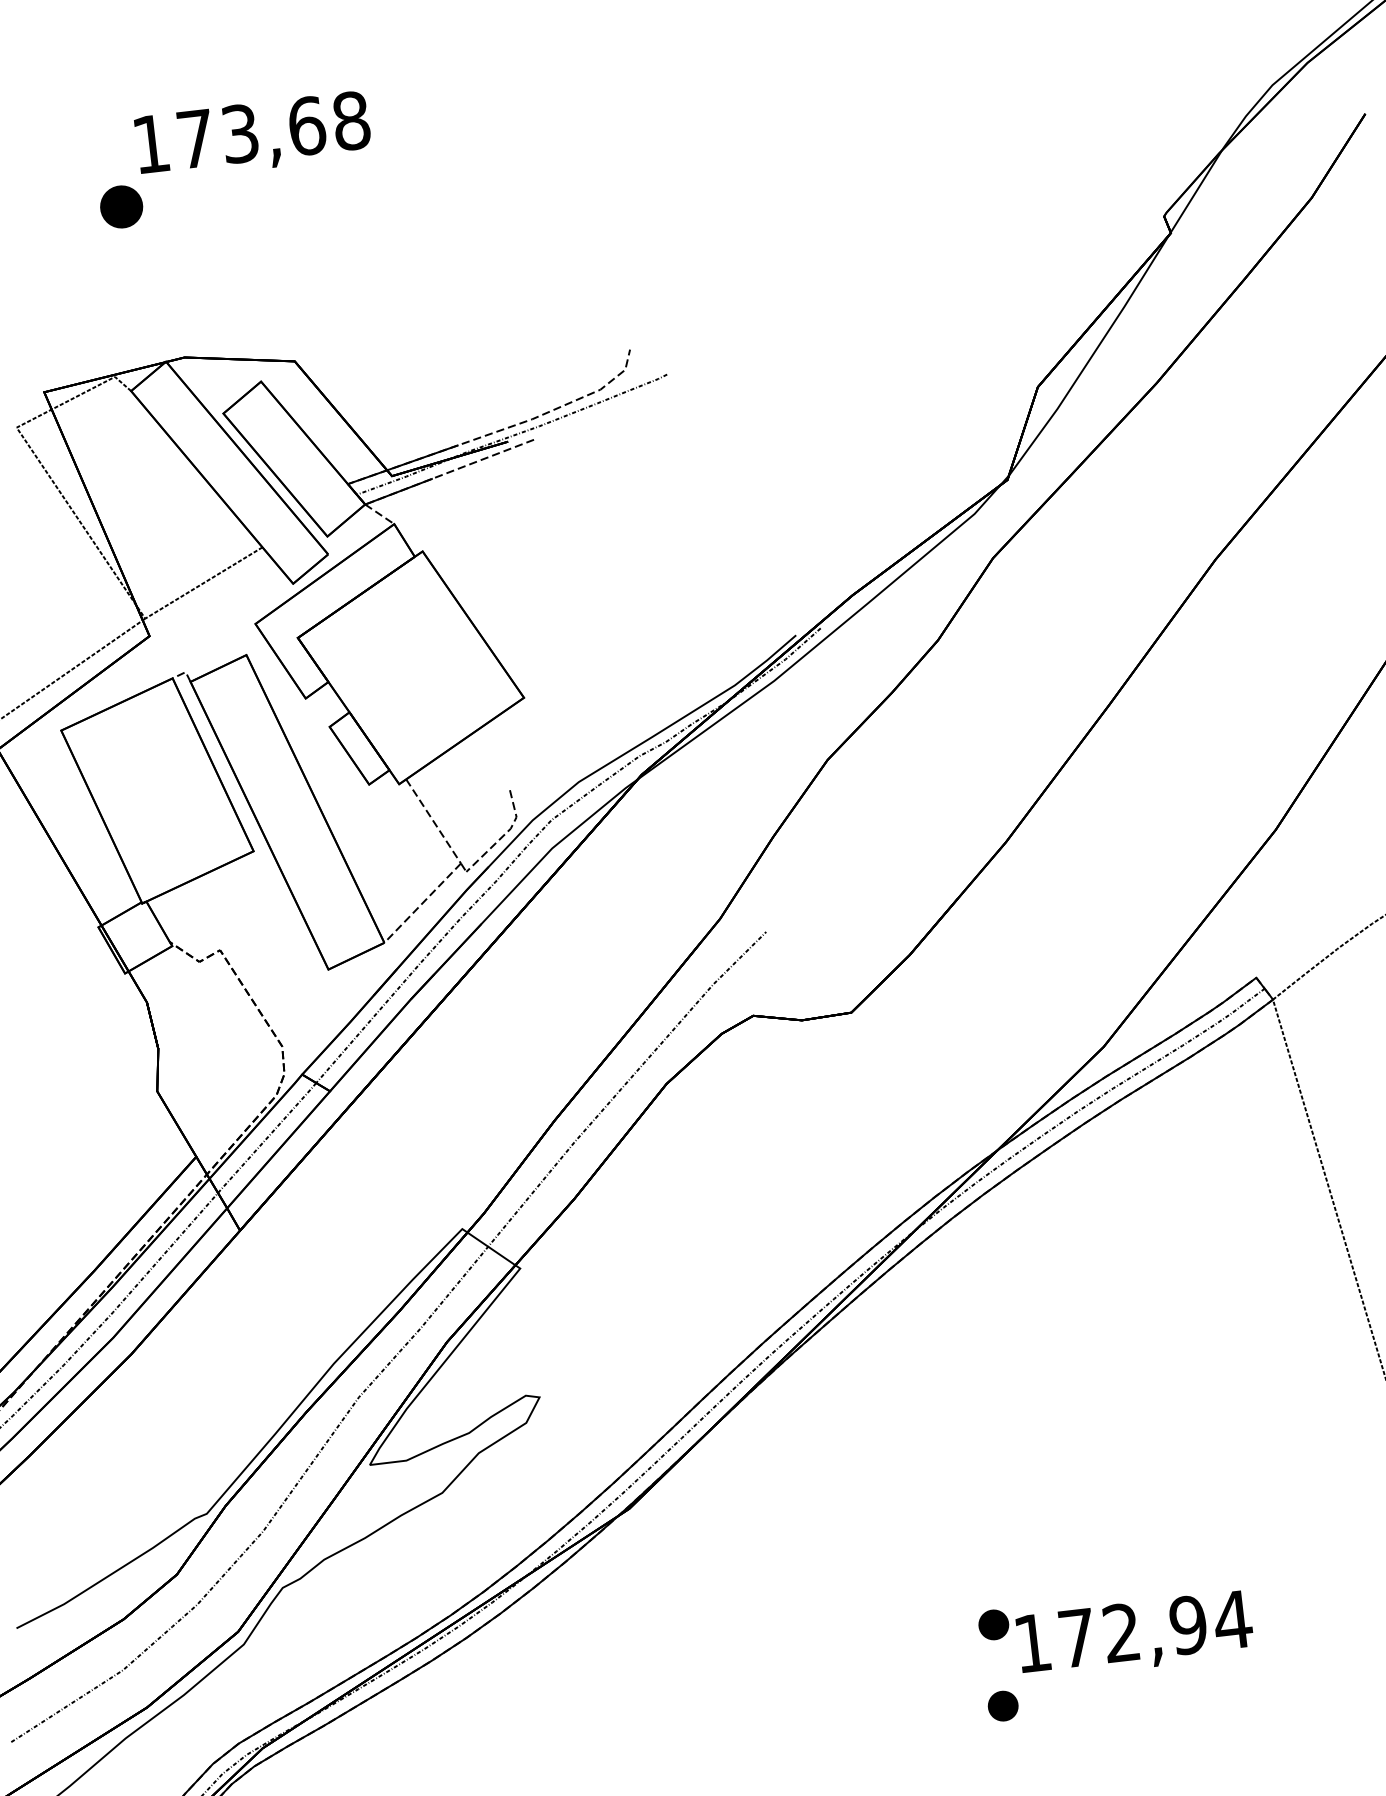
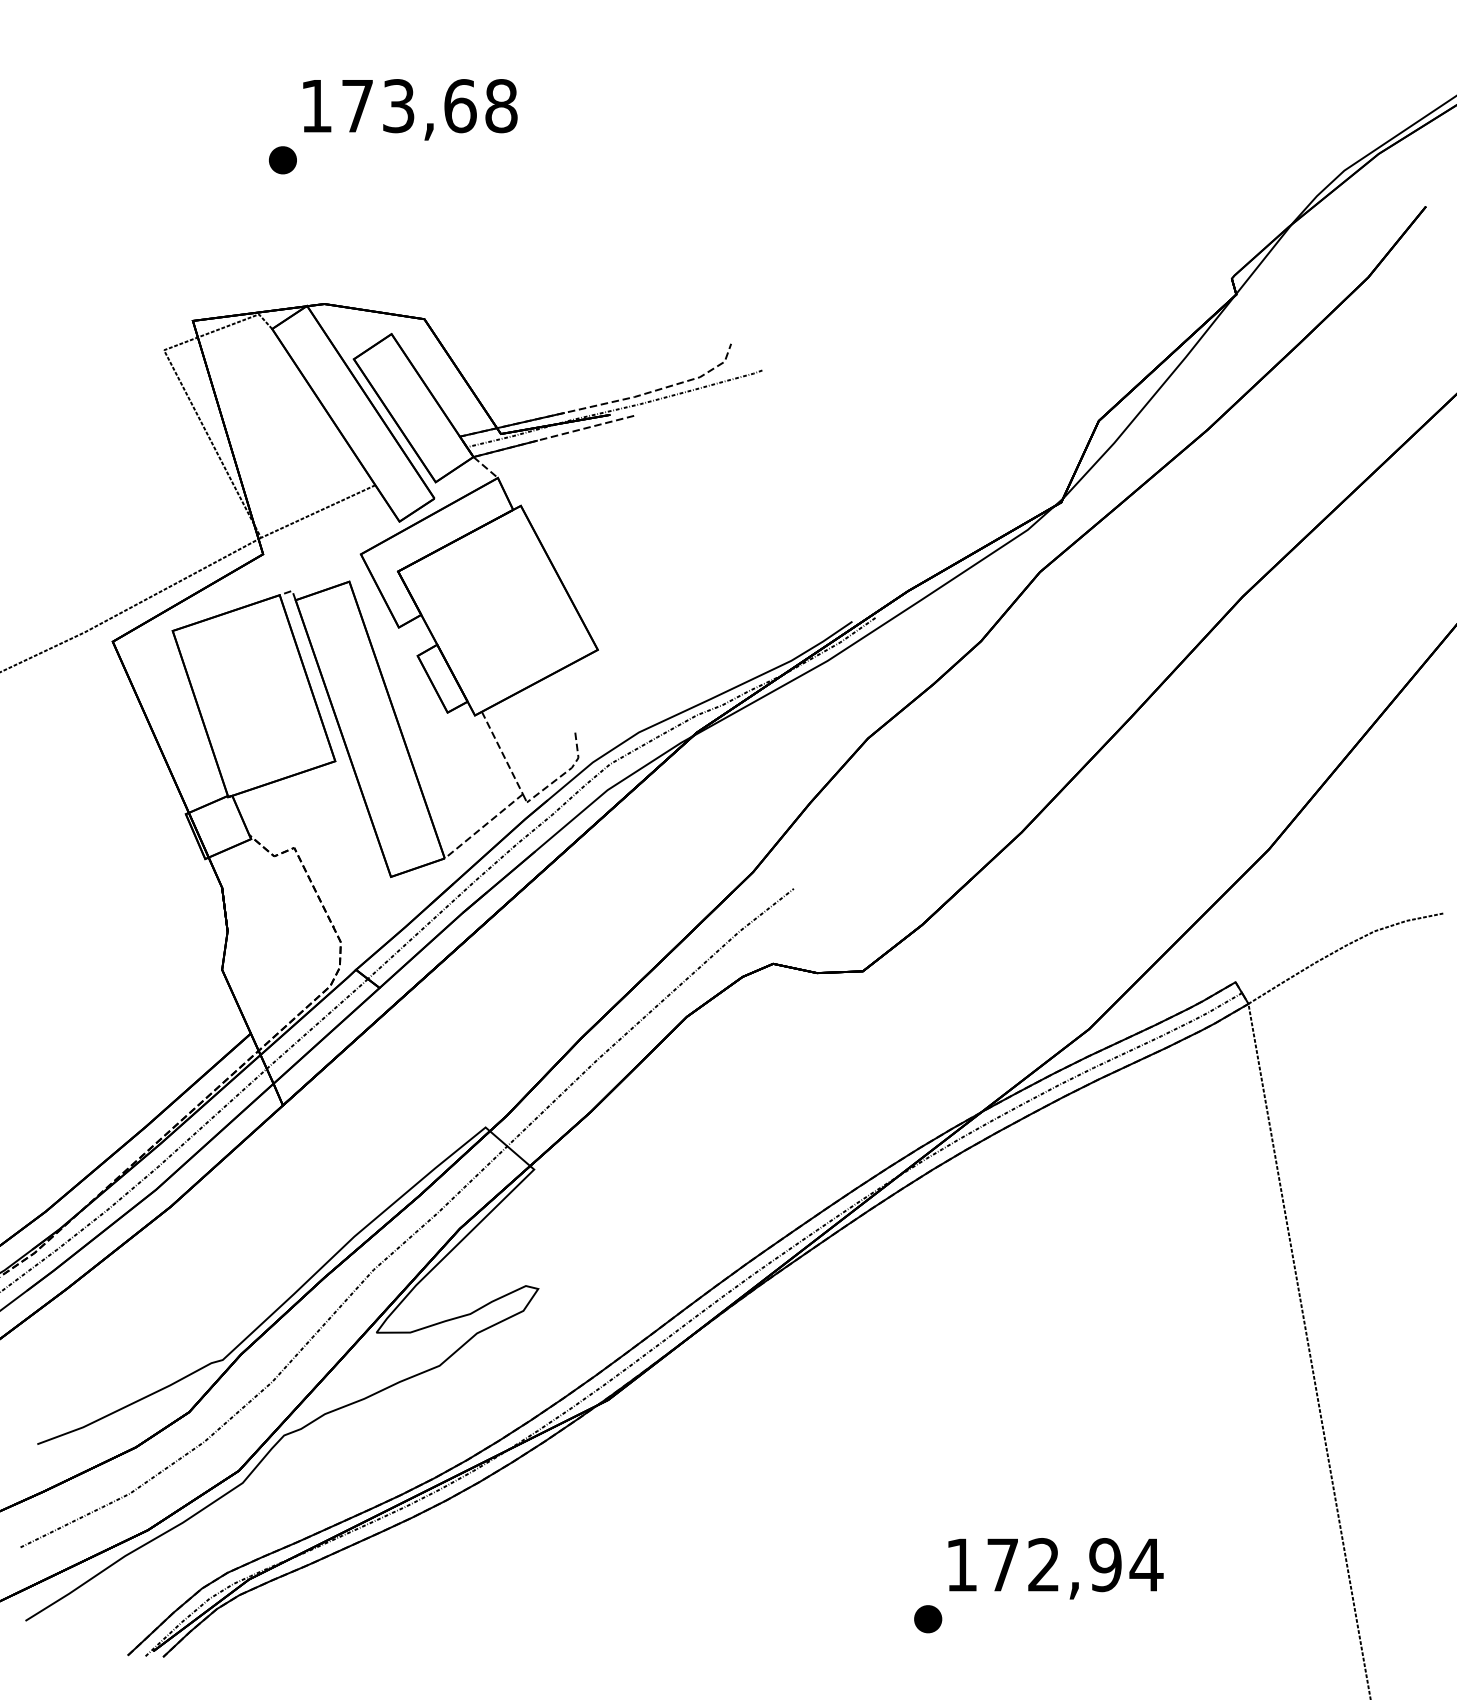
part: (121, 207) -> (282, 160), size x0.71
part: (994, 1625) -> (928, 1544), removed

